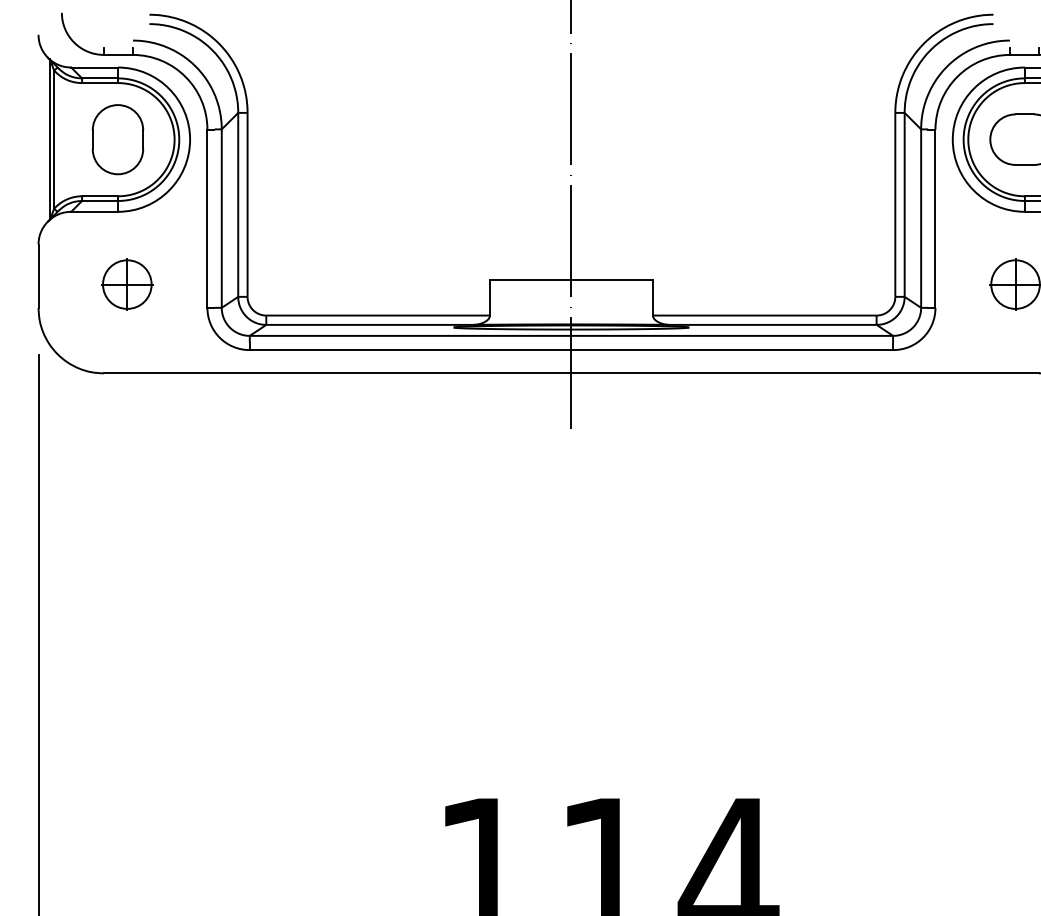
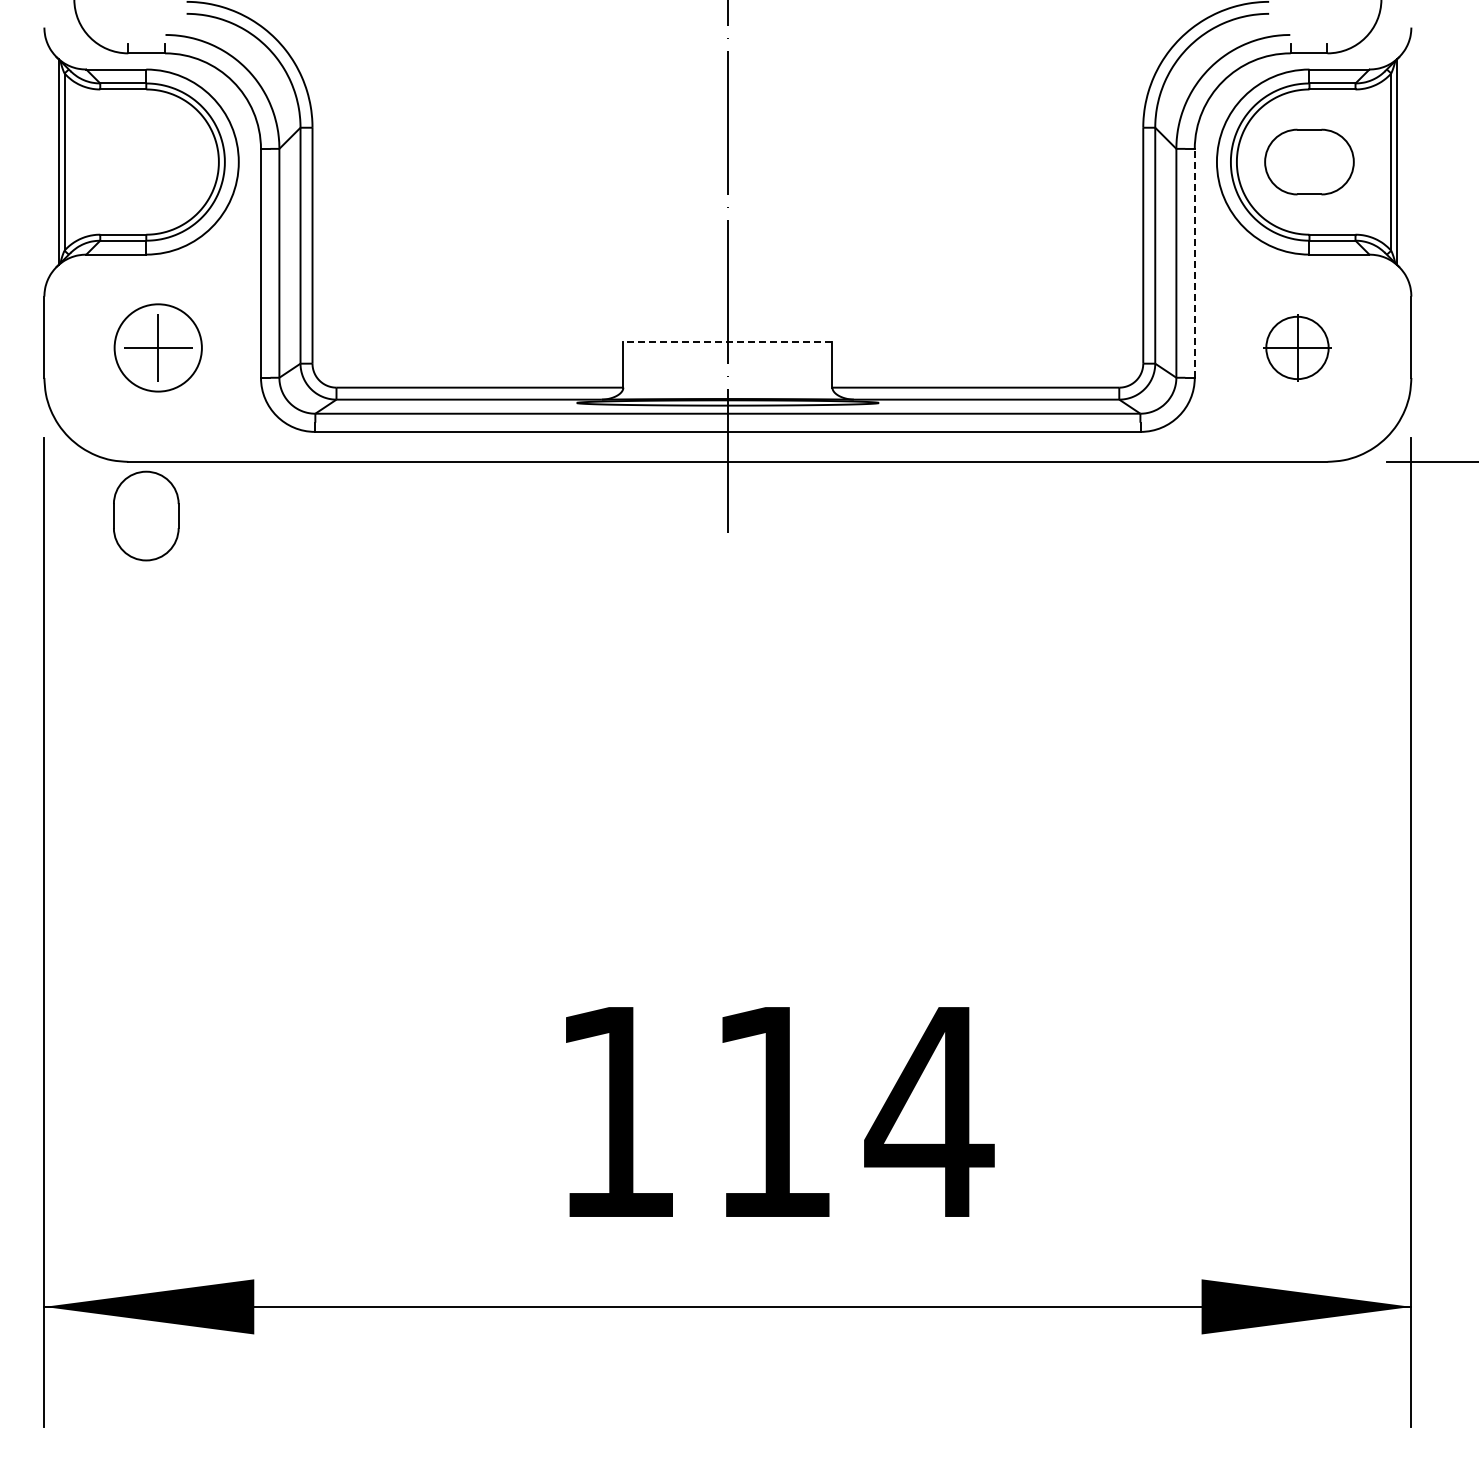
part: (118, 139) -> (146, 515), moved
line: (935, 218) -> (1194, 263), solid -> dashed
line: (571, 279) -> (727, 341), solid -> dashed
circle: (127, 284) -> (158, 347), size x1.4

